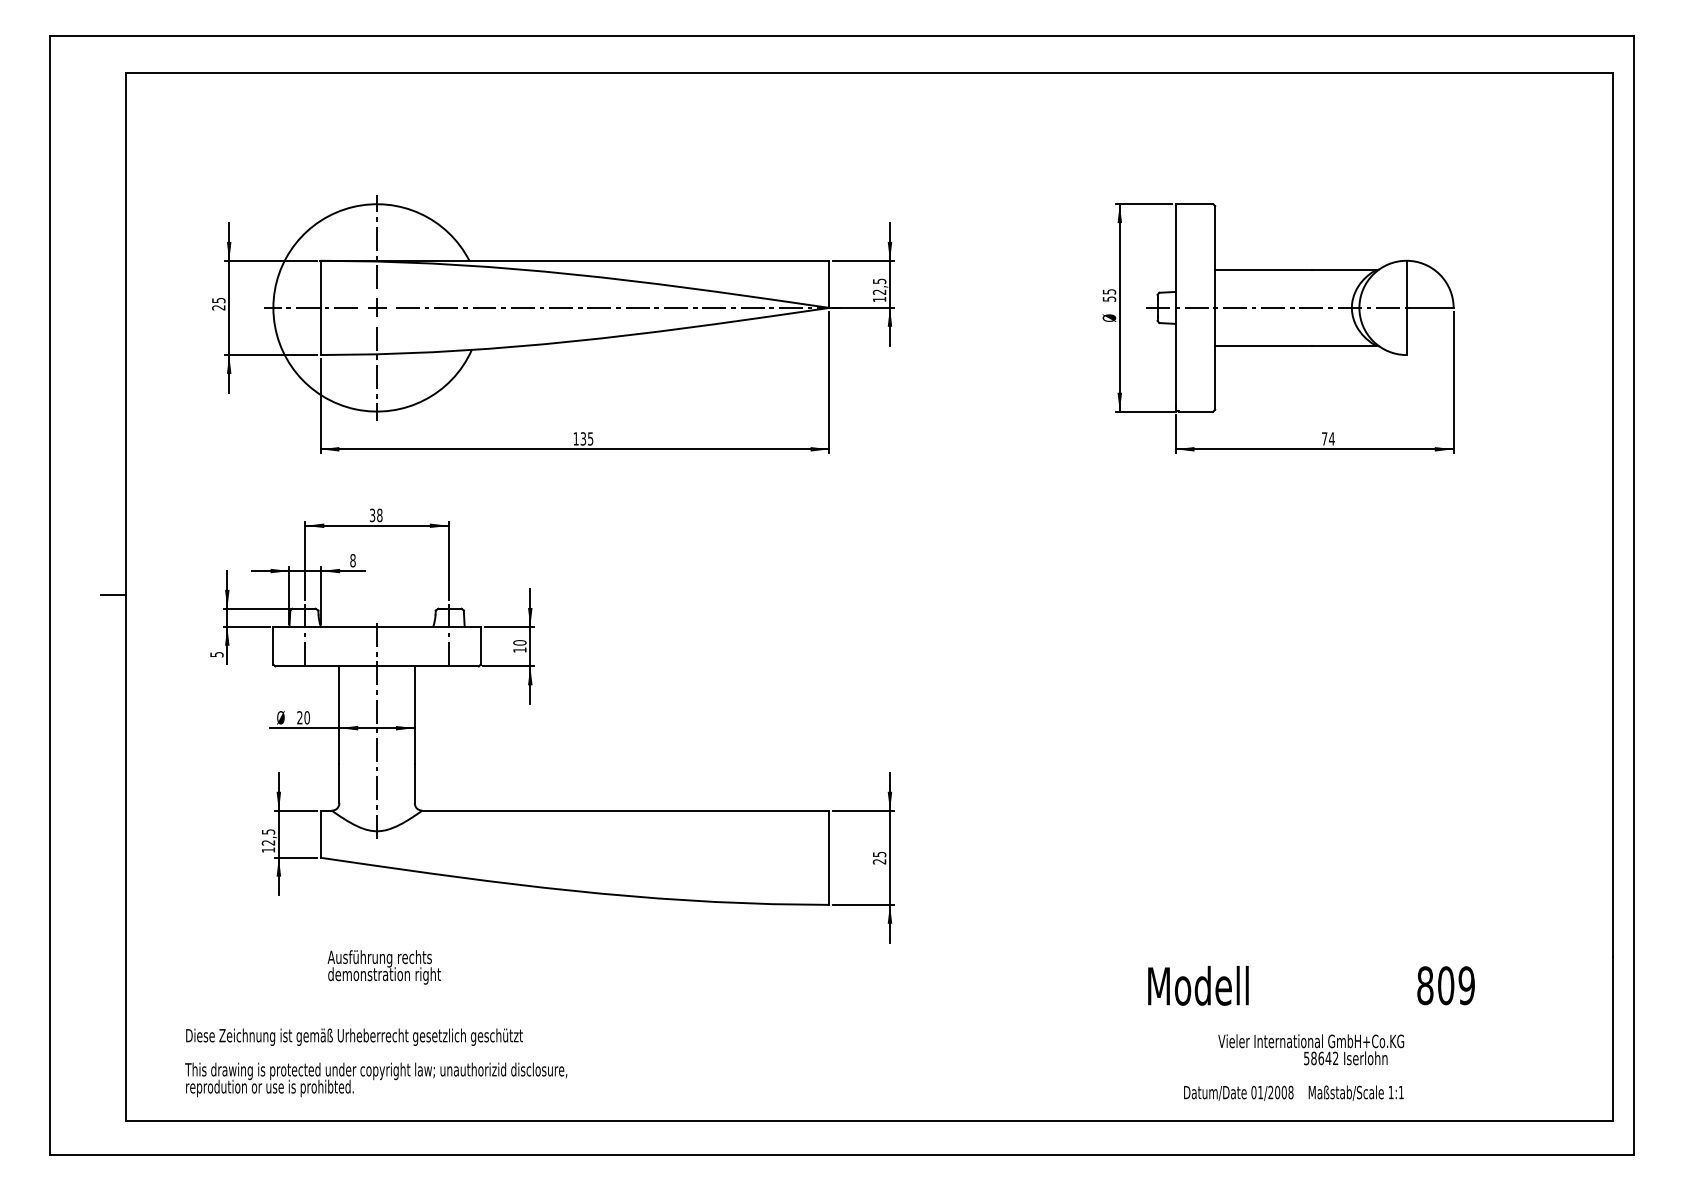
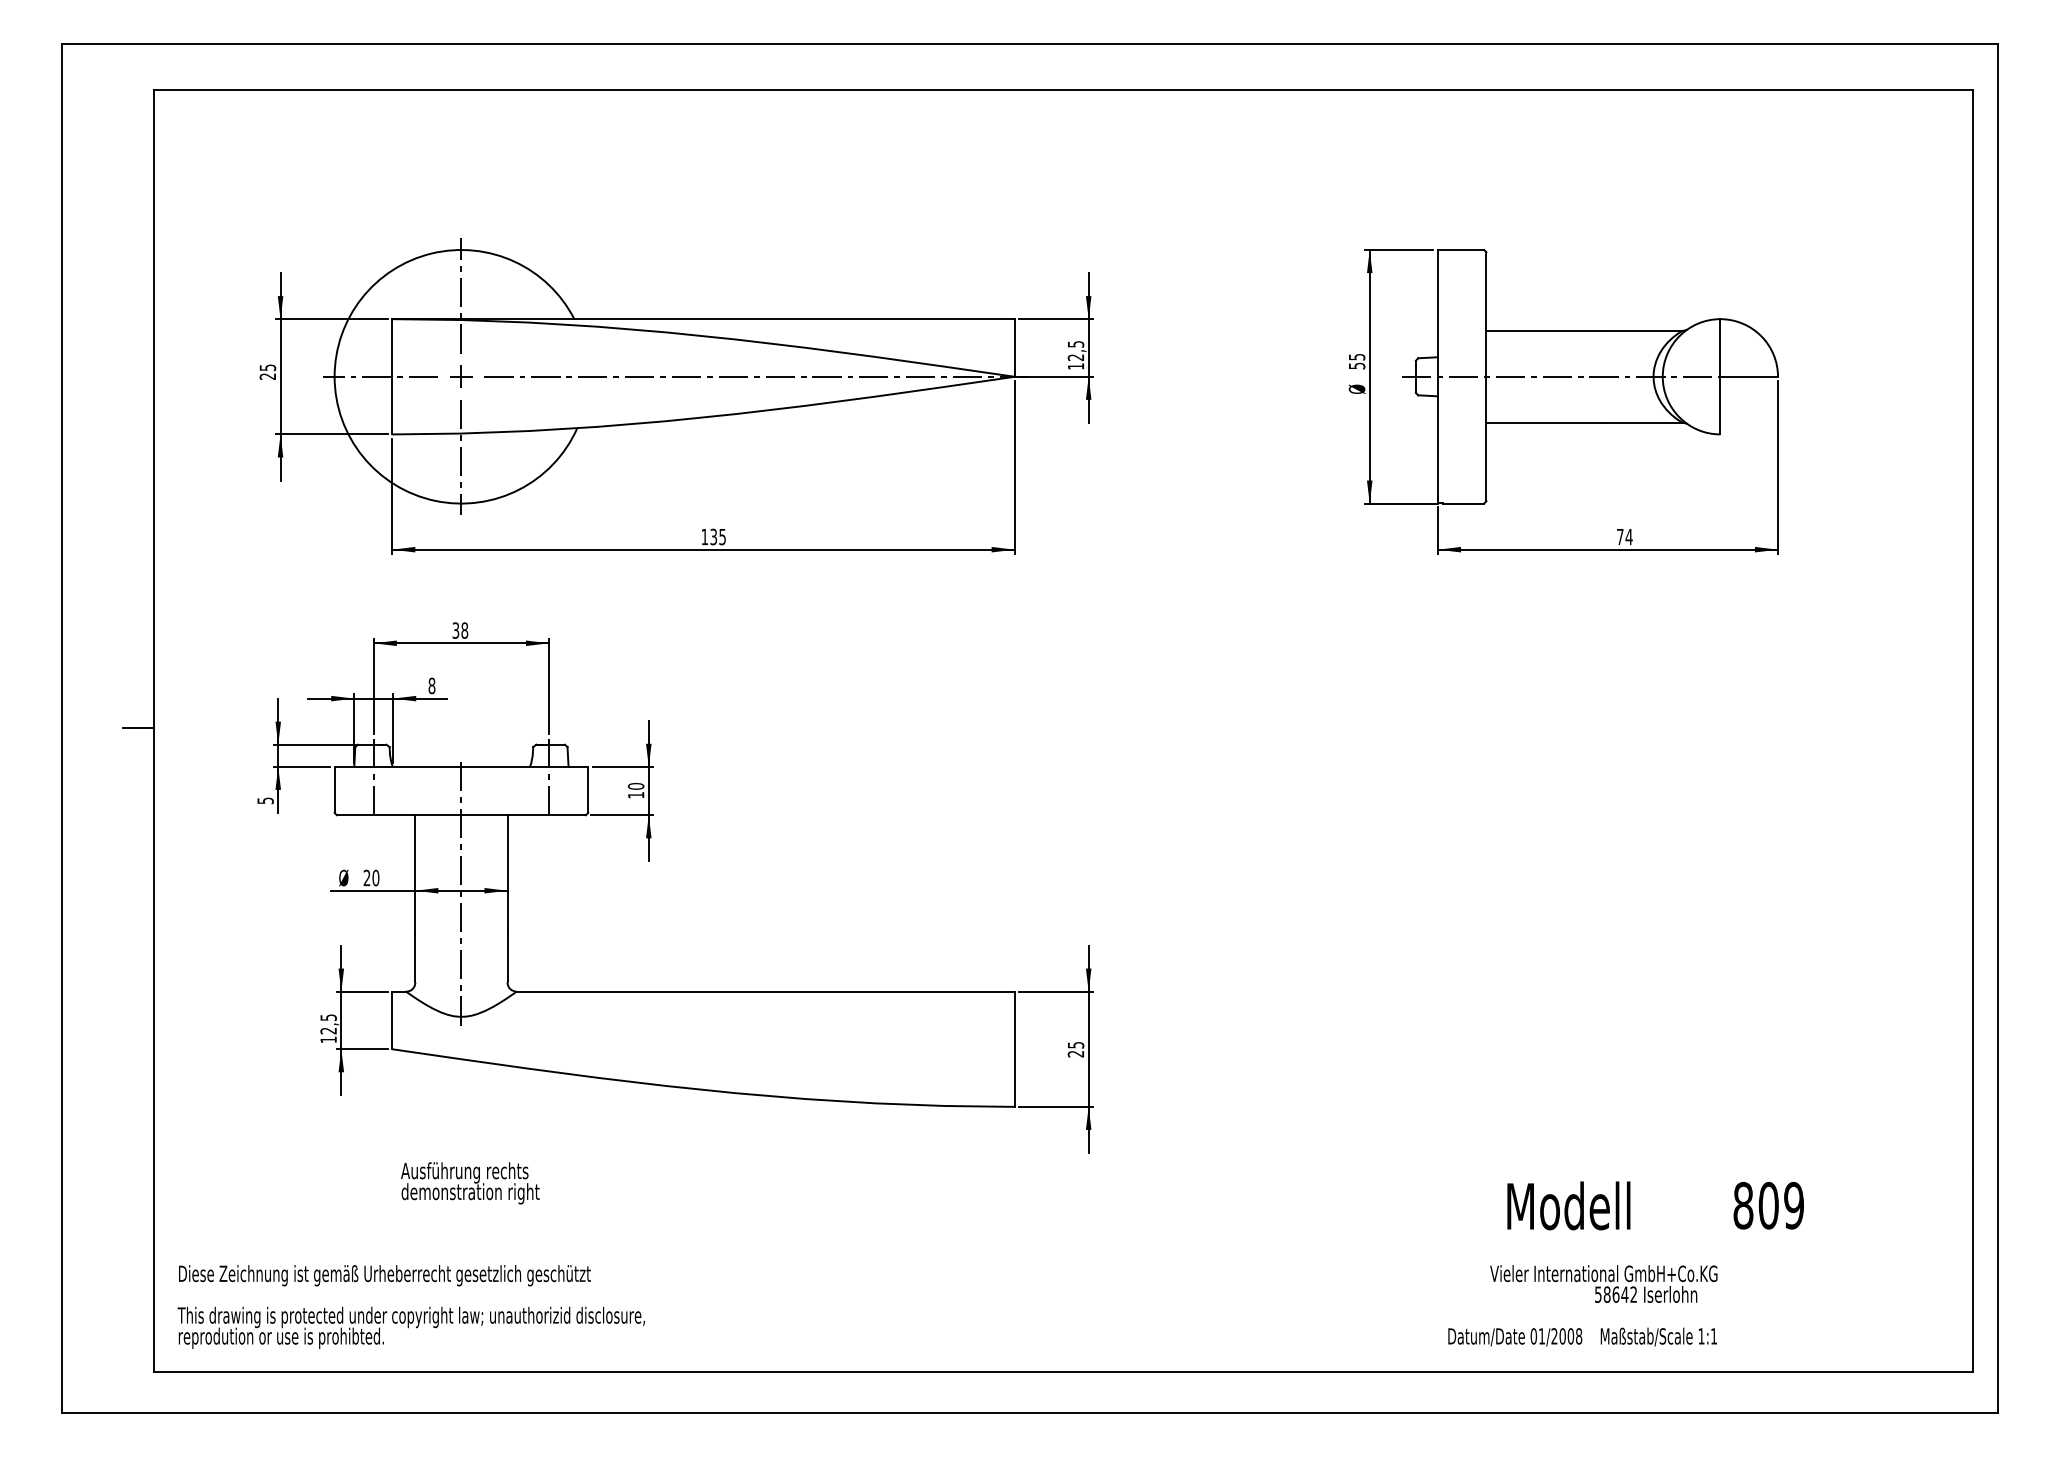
text: (1198, 985) -> (1568, 1205), moved
text: (375, 1062) -> (410, 1306), moved

